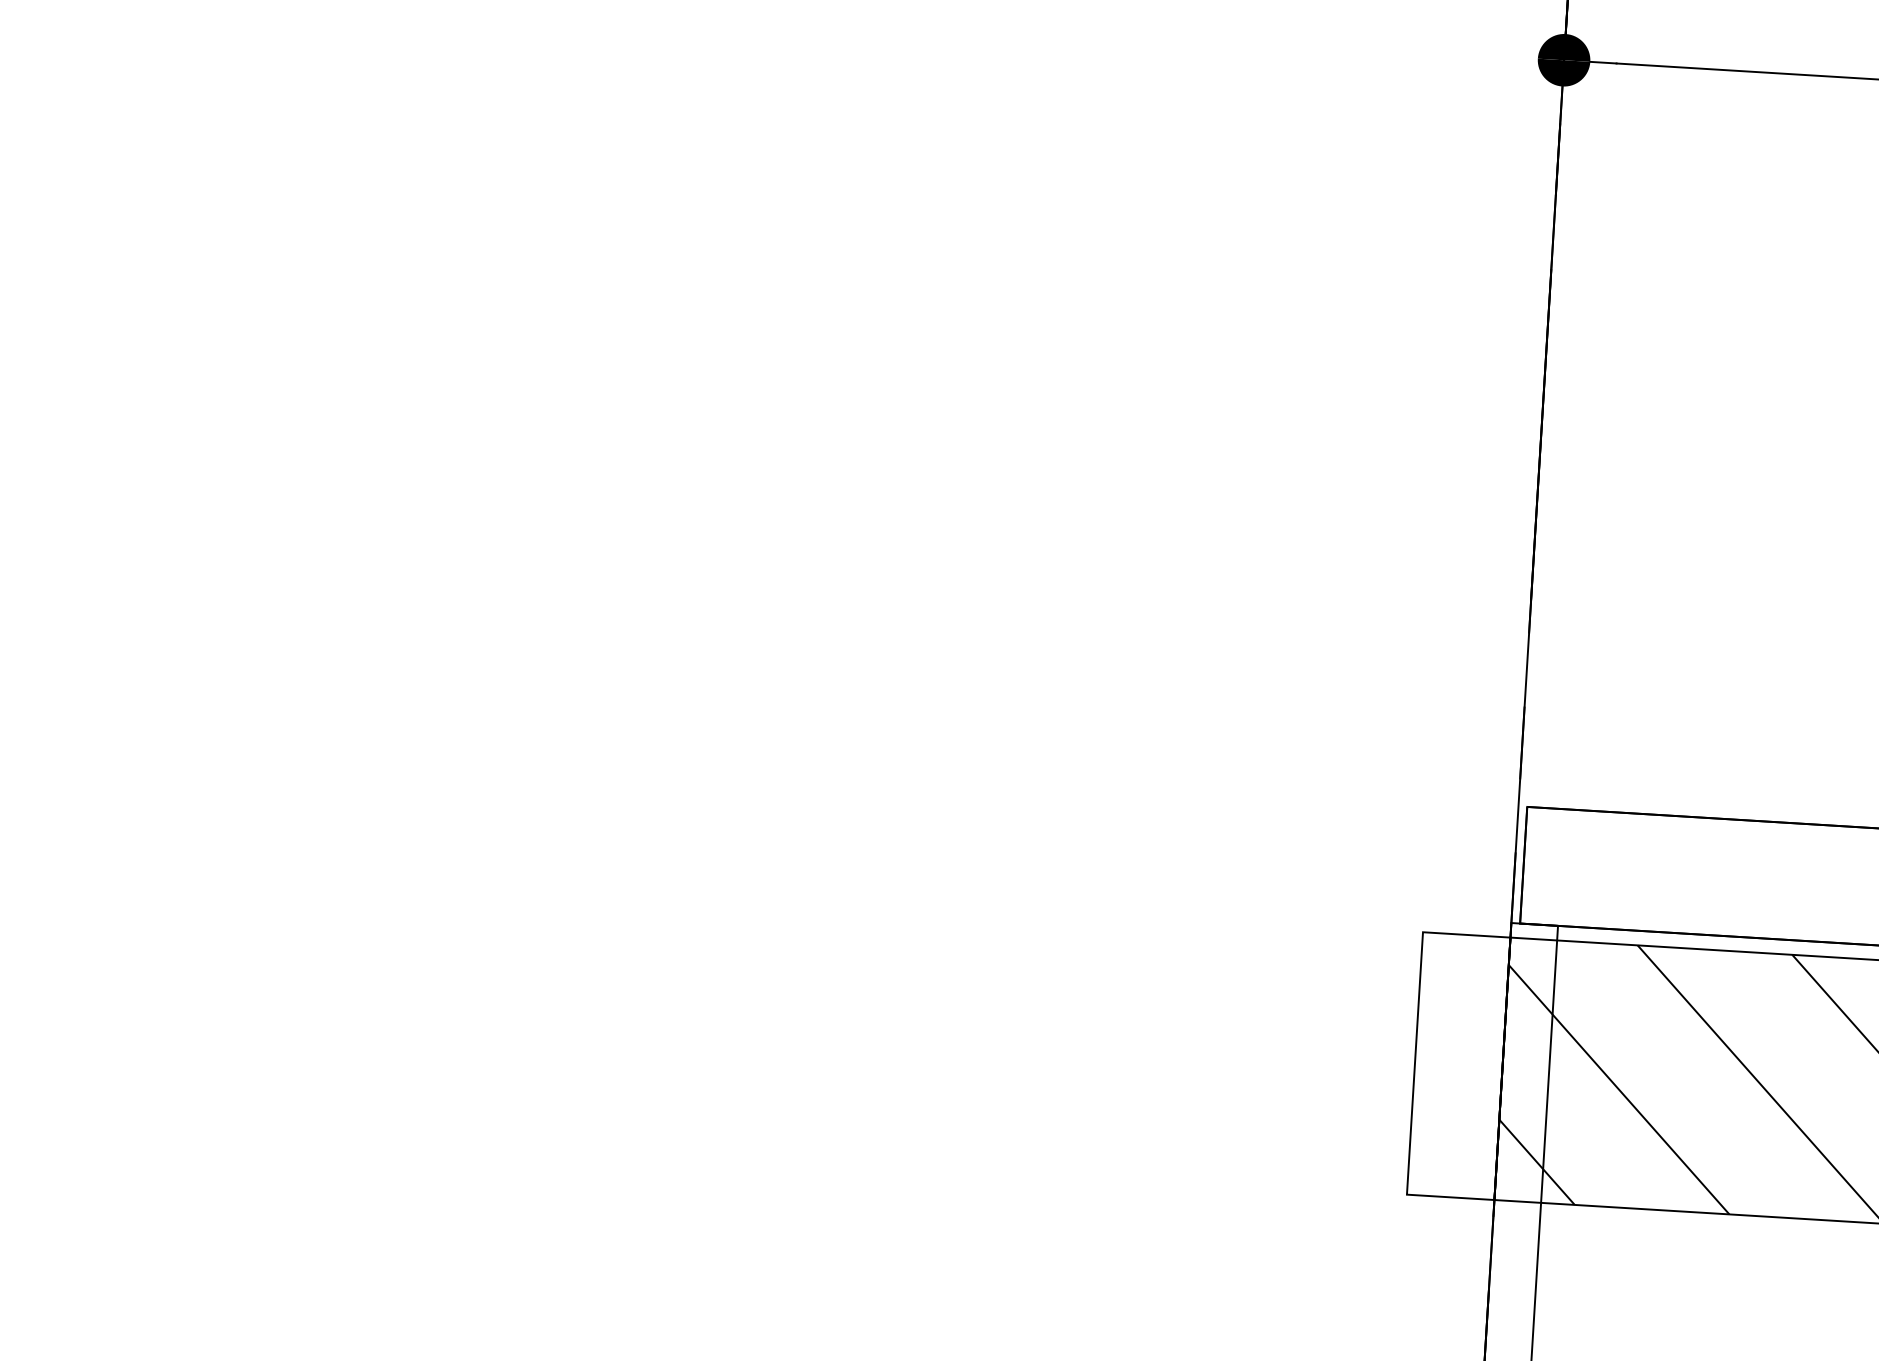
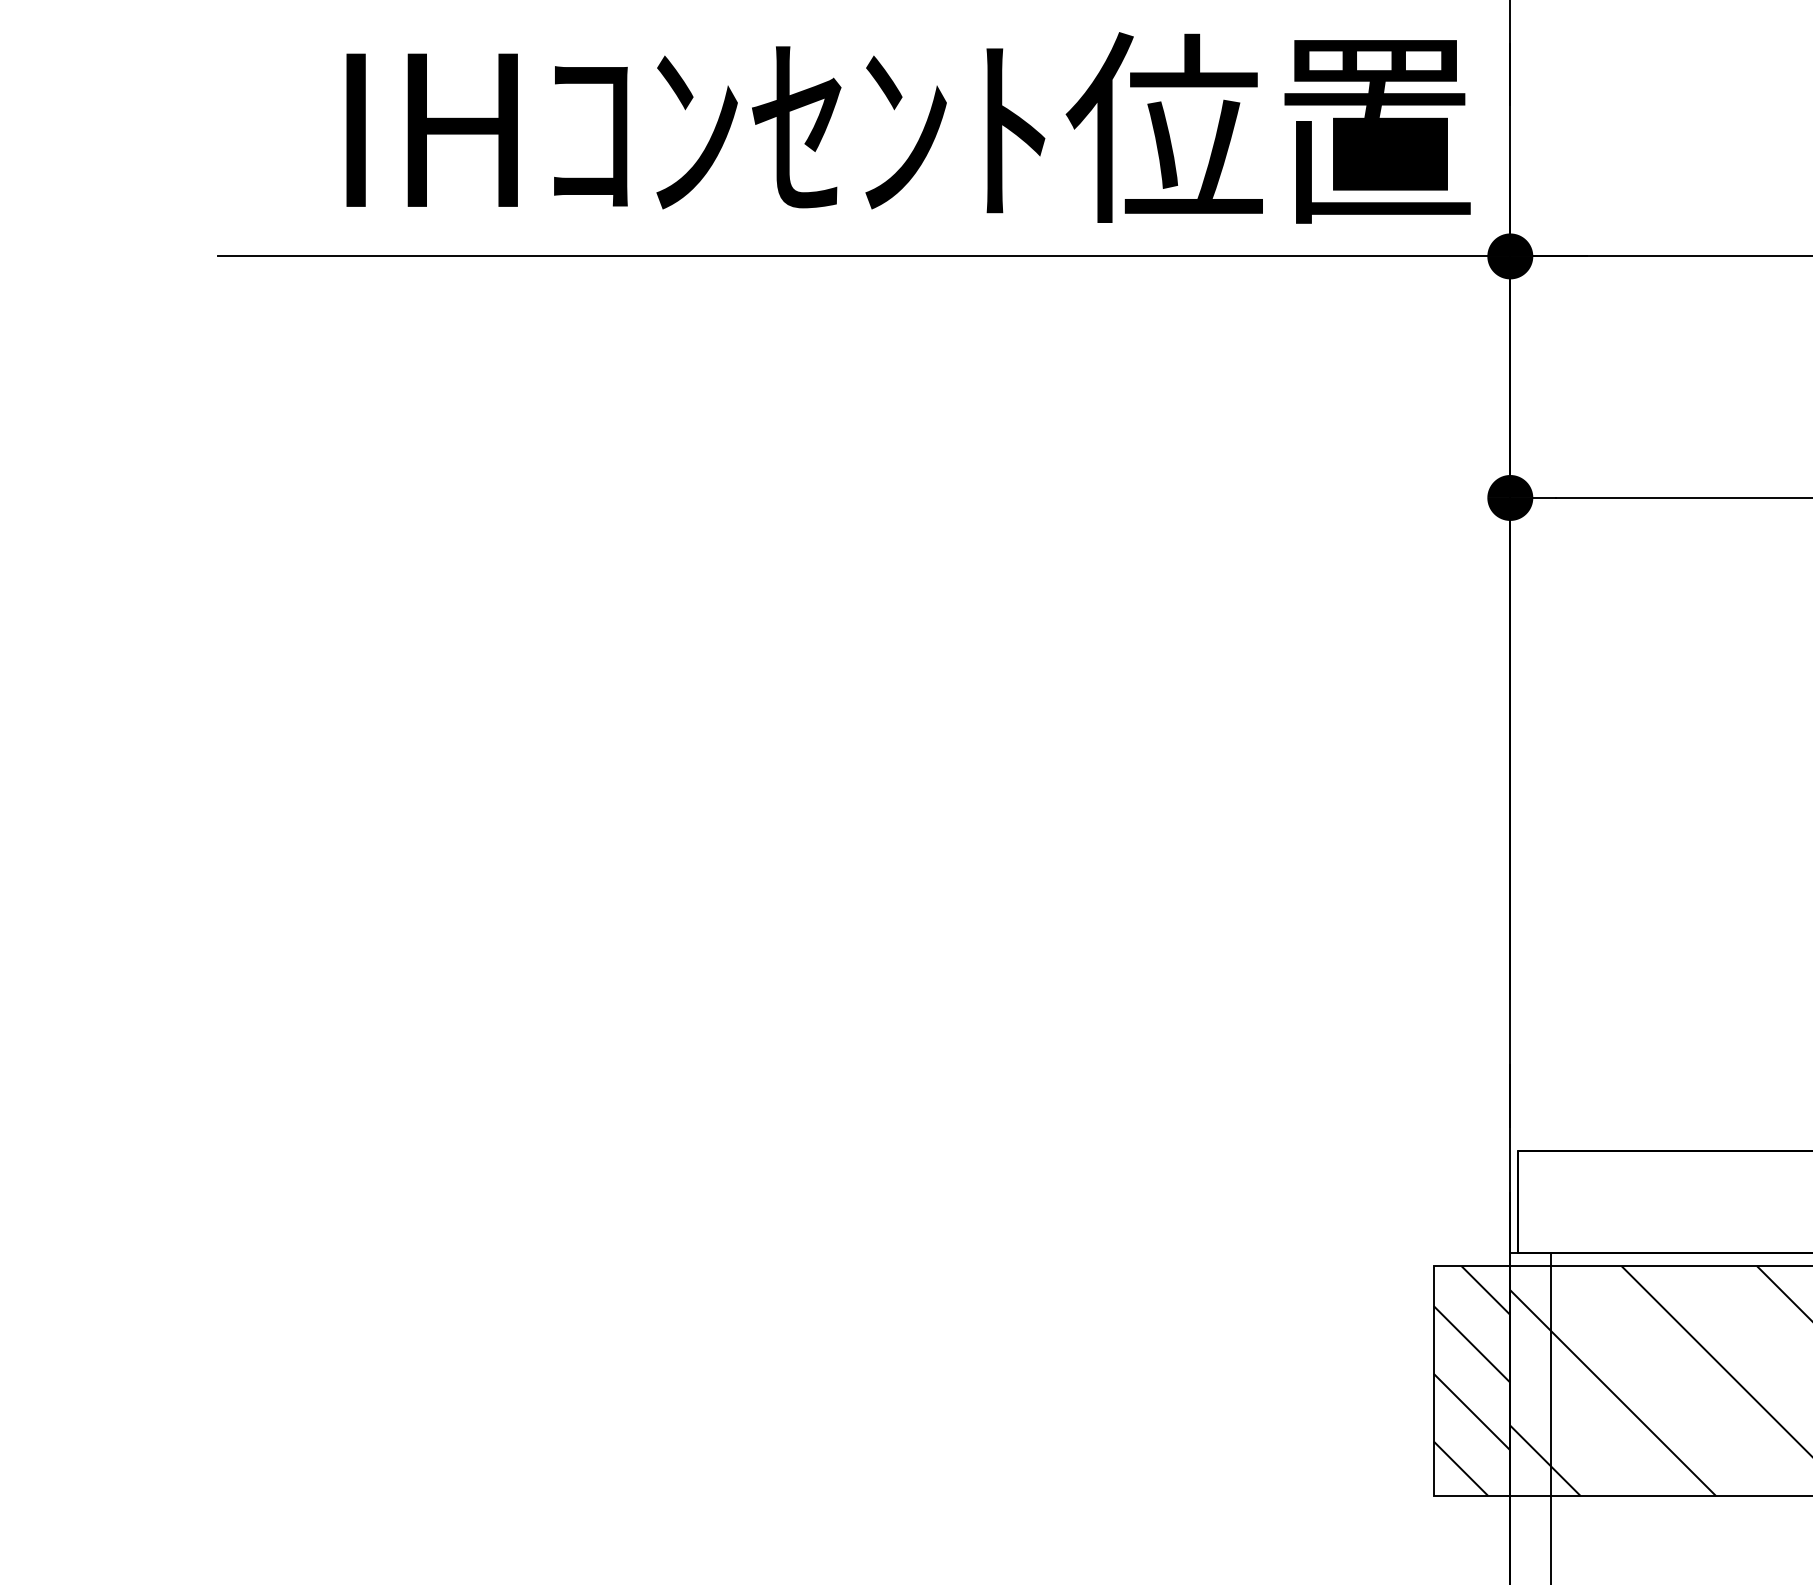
hatch: (1458, 1066) -> (1471, 1381), added

